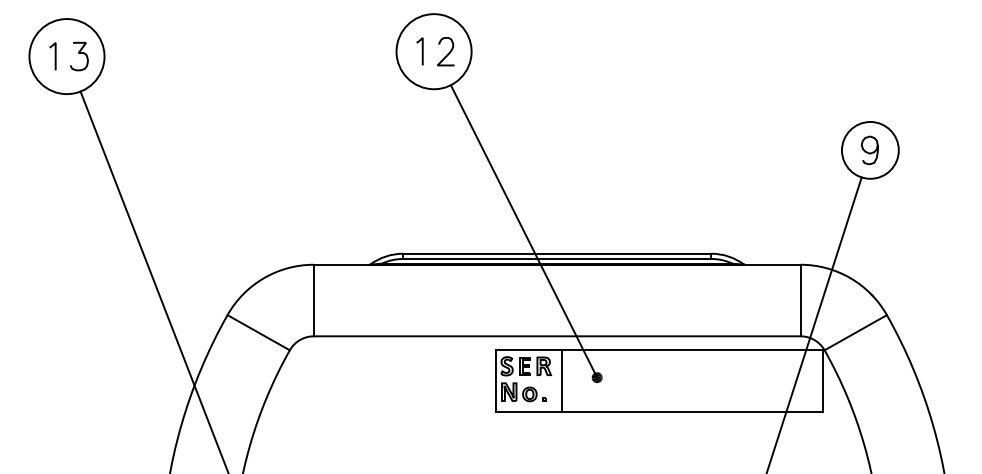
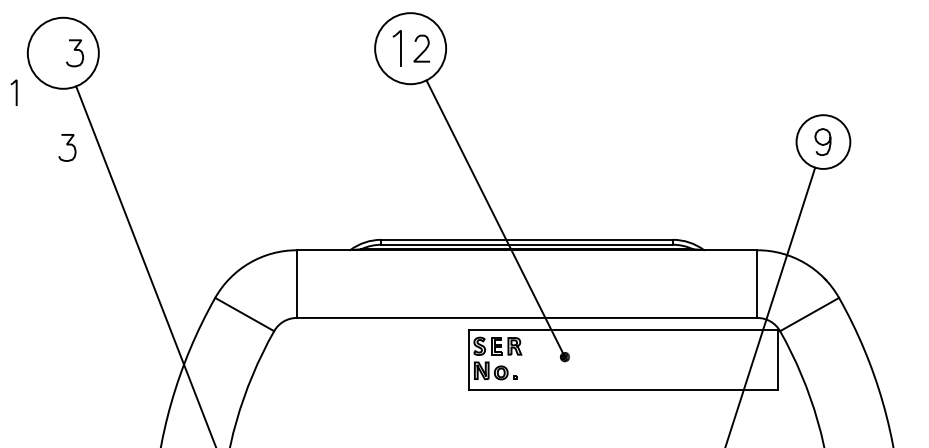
part: (419, 51) -> (396, 48), size x1.4
part: (52, 56) -> (13, 92), moved
curve: (71, 153) -> (67, 145), added
line: (561, 380) -> (531, 359), removed

